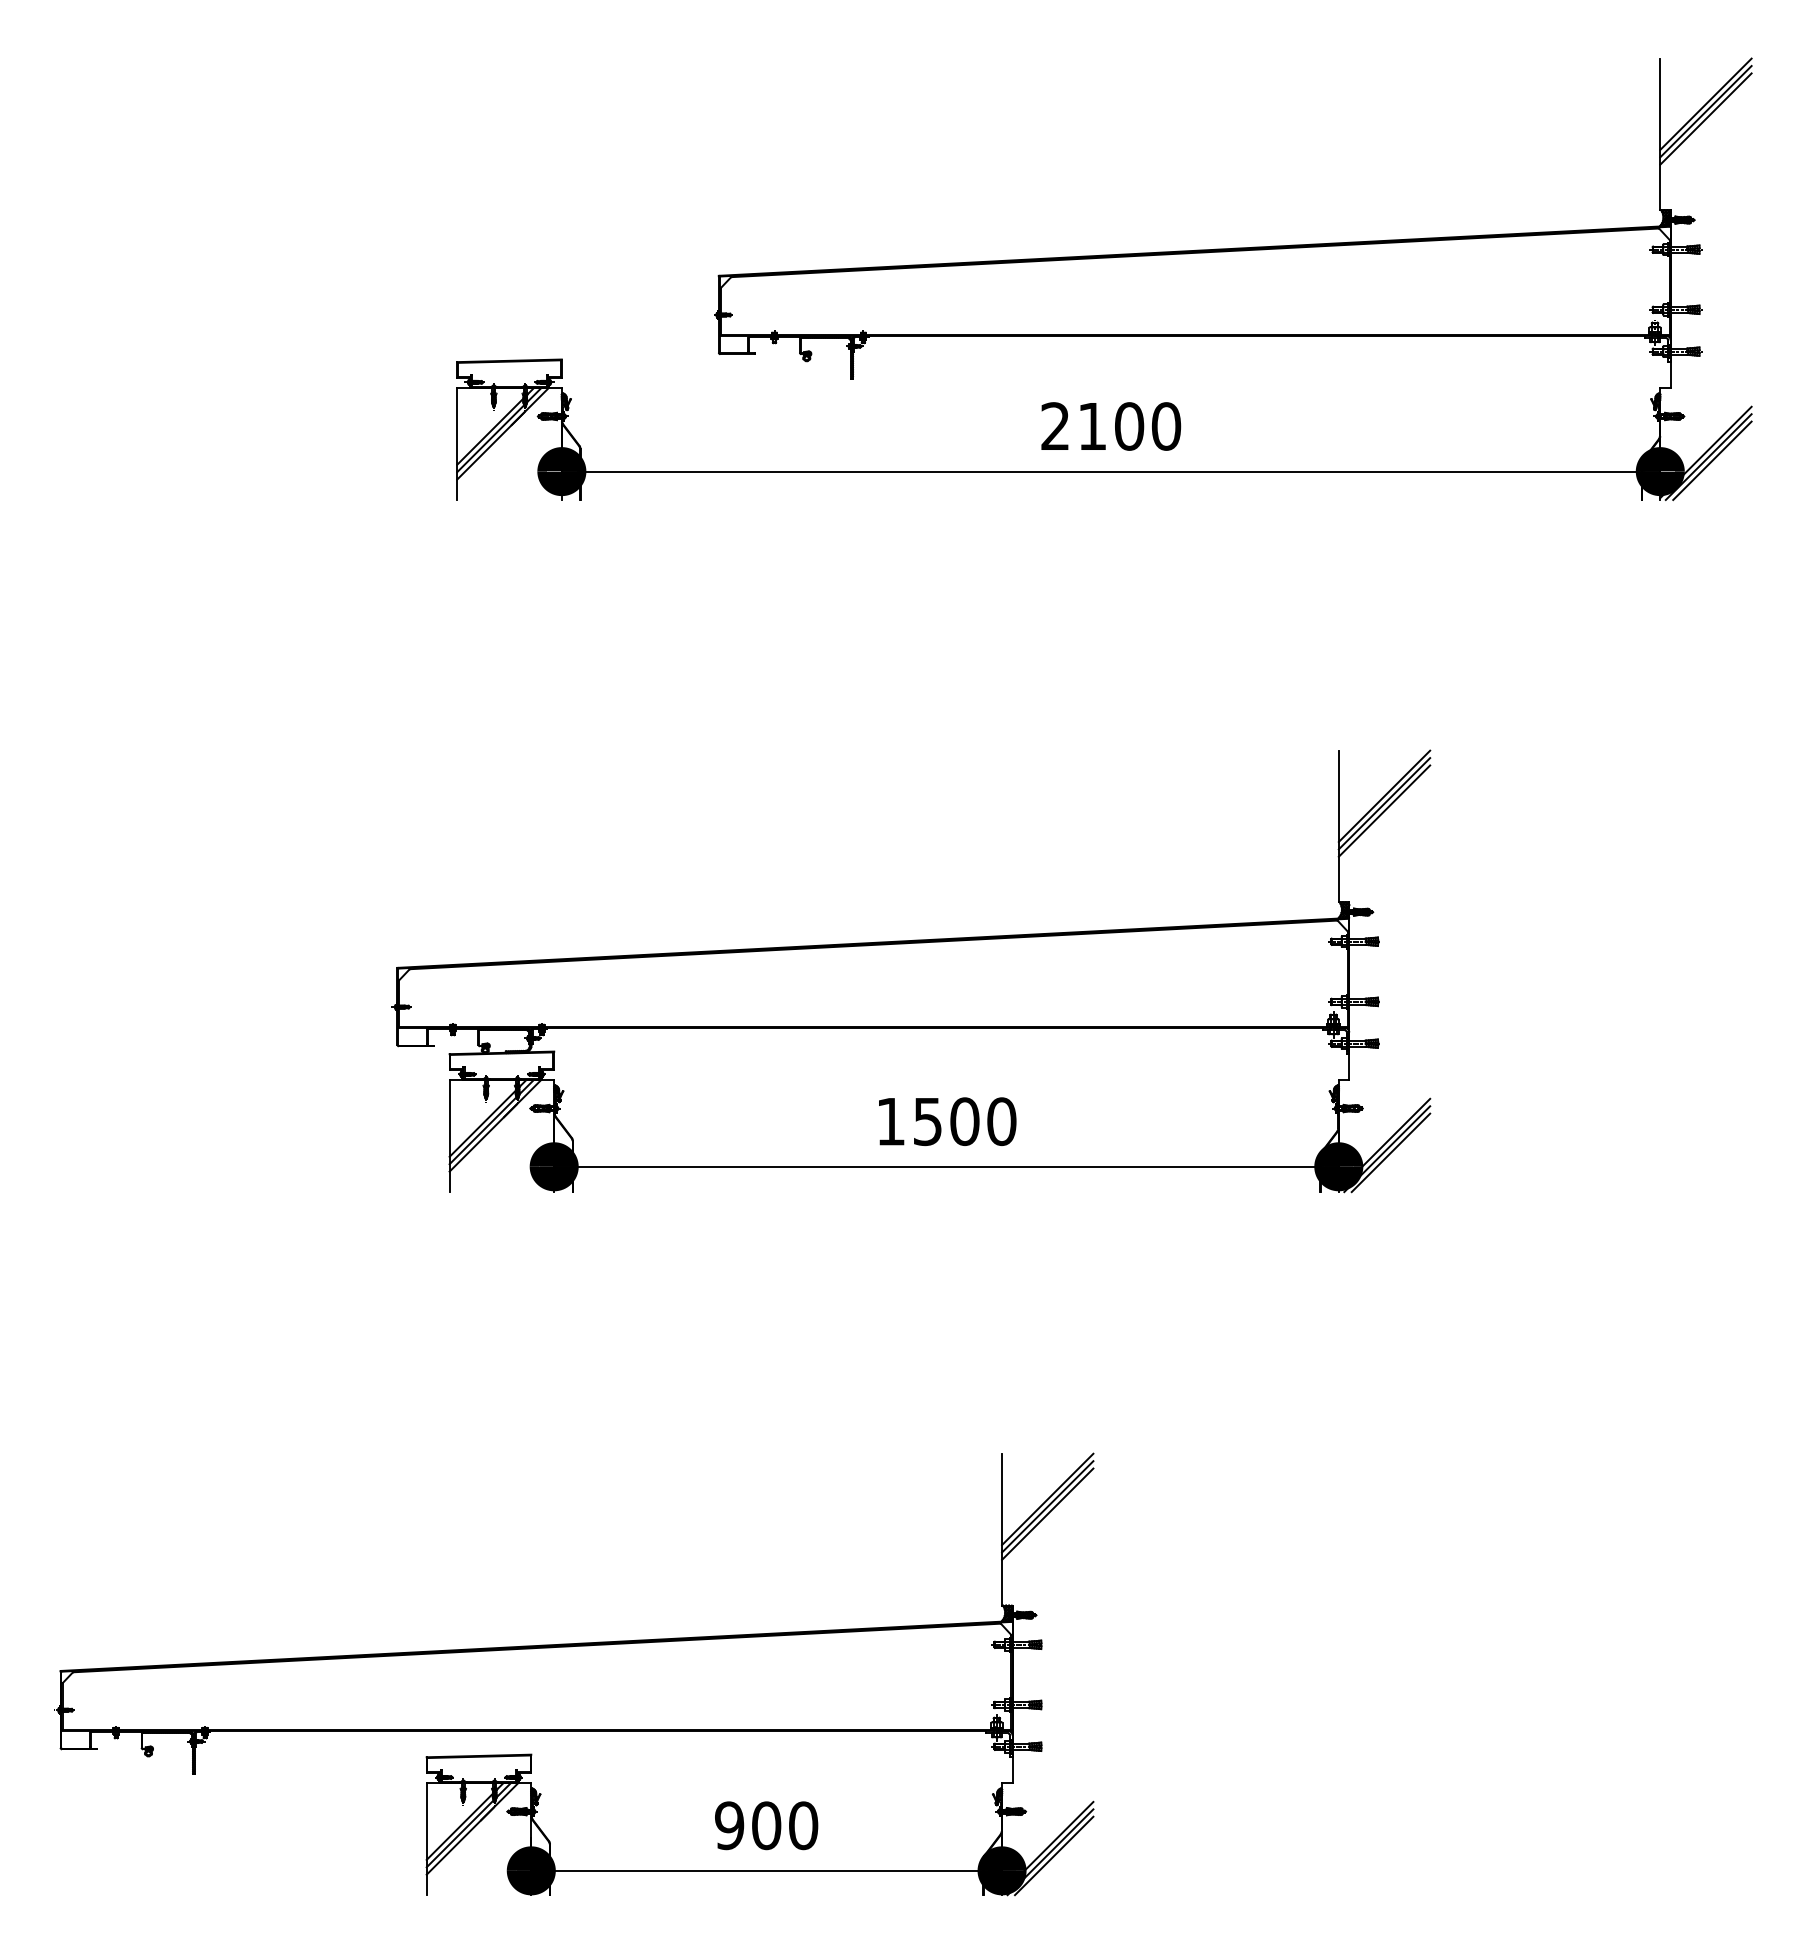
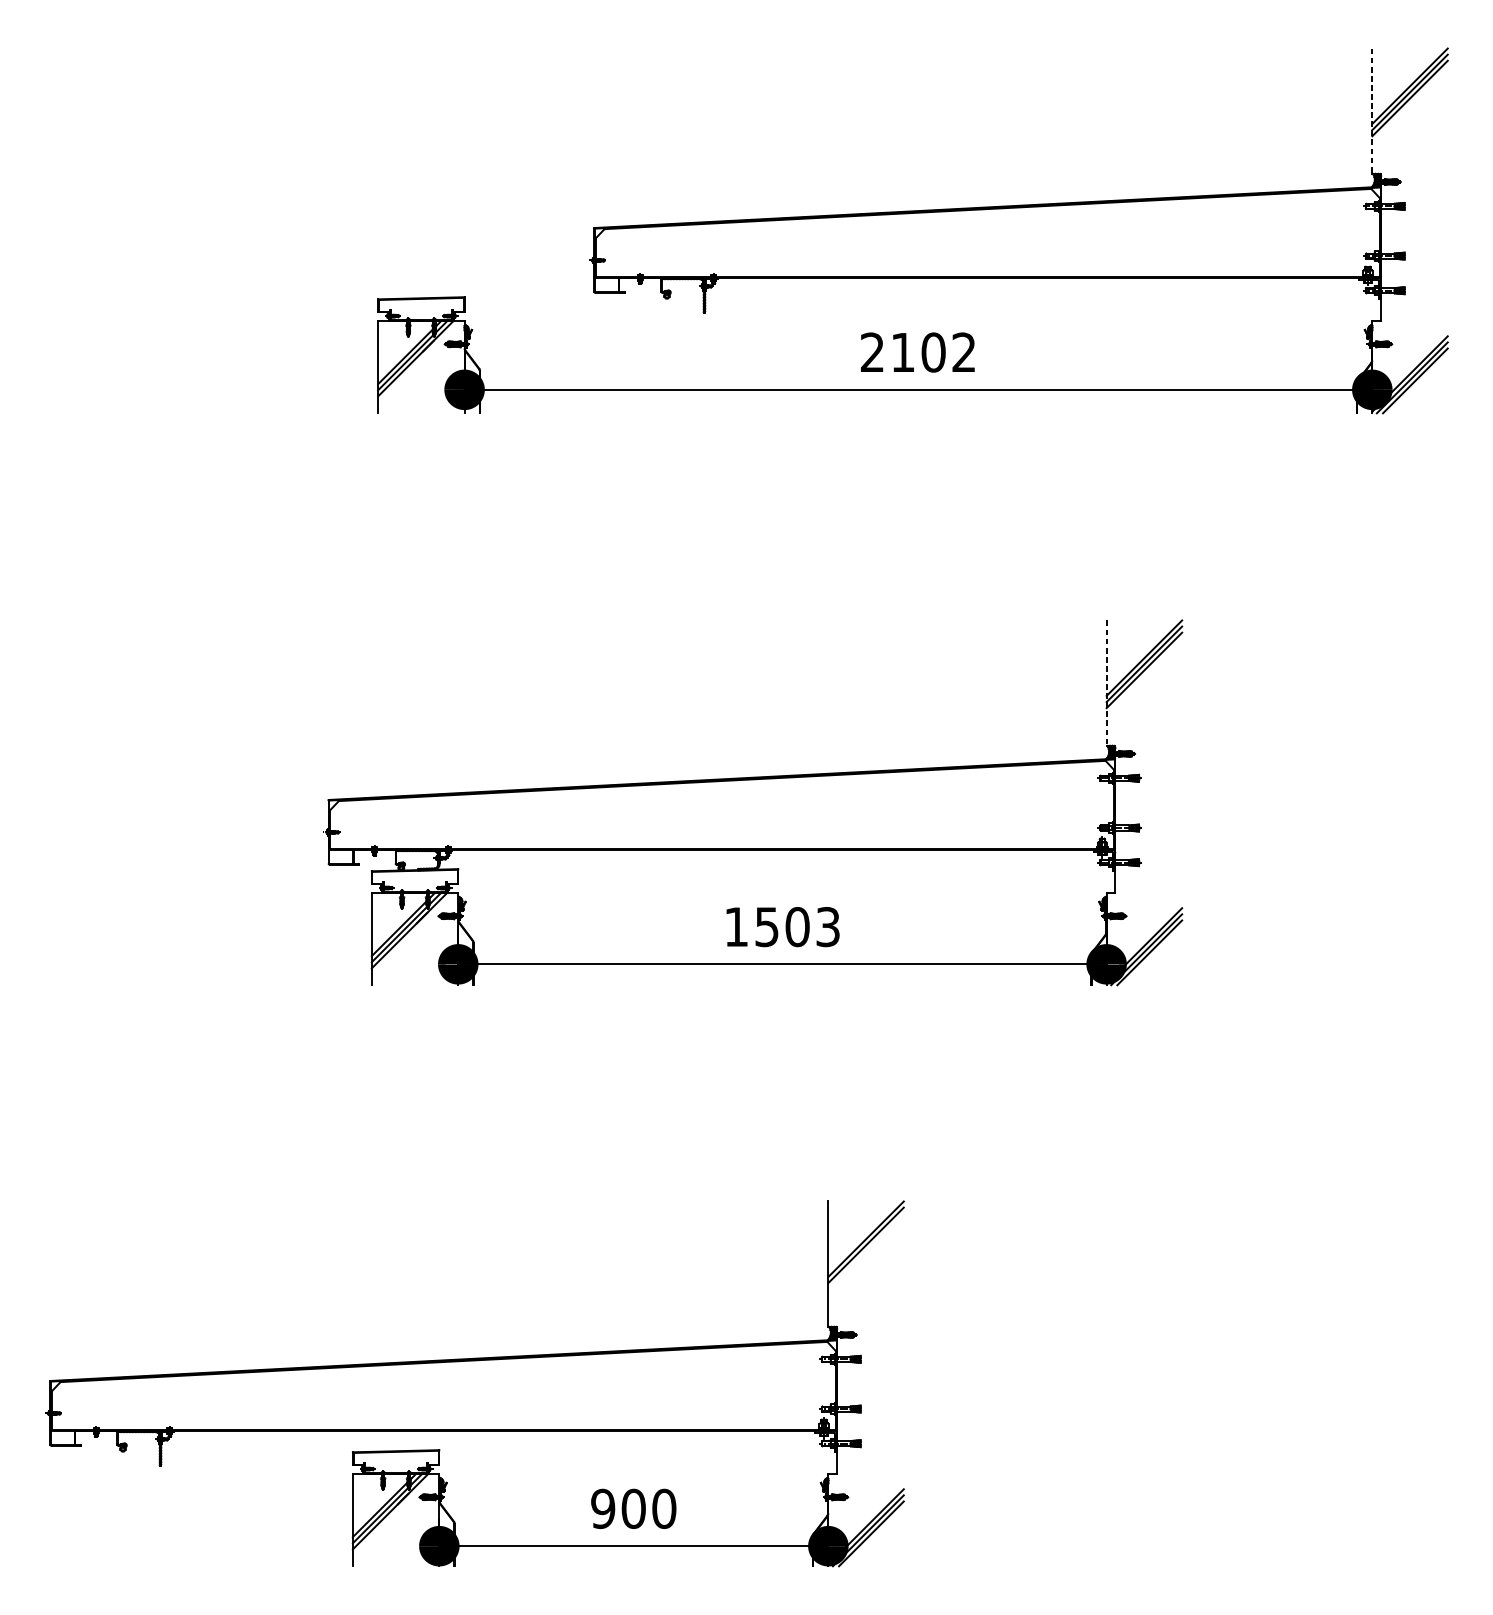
line: (1660, 134) -> (1372, 111), solid -> dashed
text: (1166, 426) -> (964, 352), 2100 -> 2102
line: (1338, 826) -> (1106, 683), solid -> dashed
text: (1001, 1121) -> (827, 926), 1500 -> 1503
line: (1047, 1513) -> (865, 1250), removed

